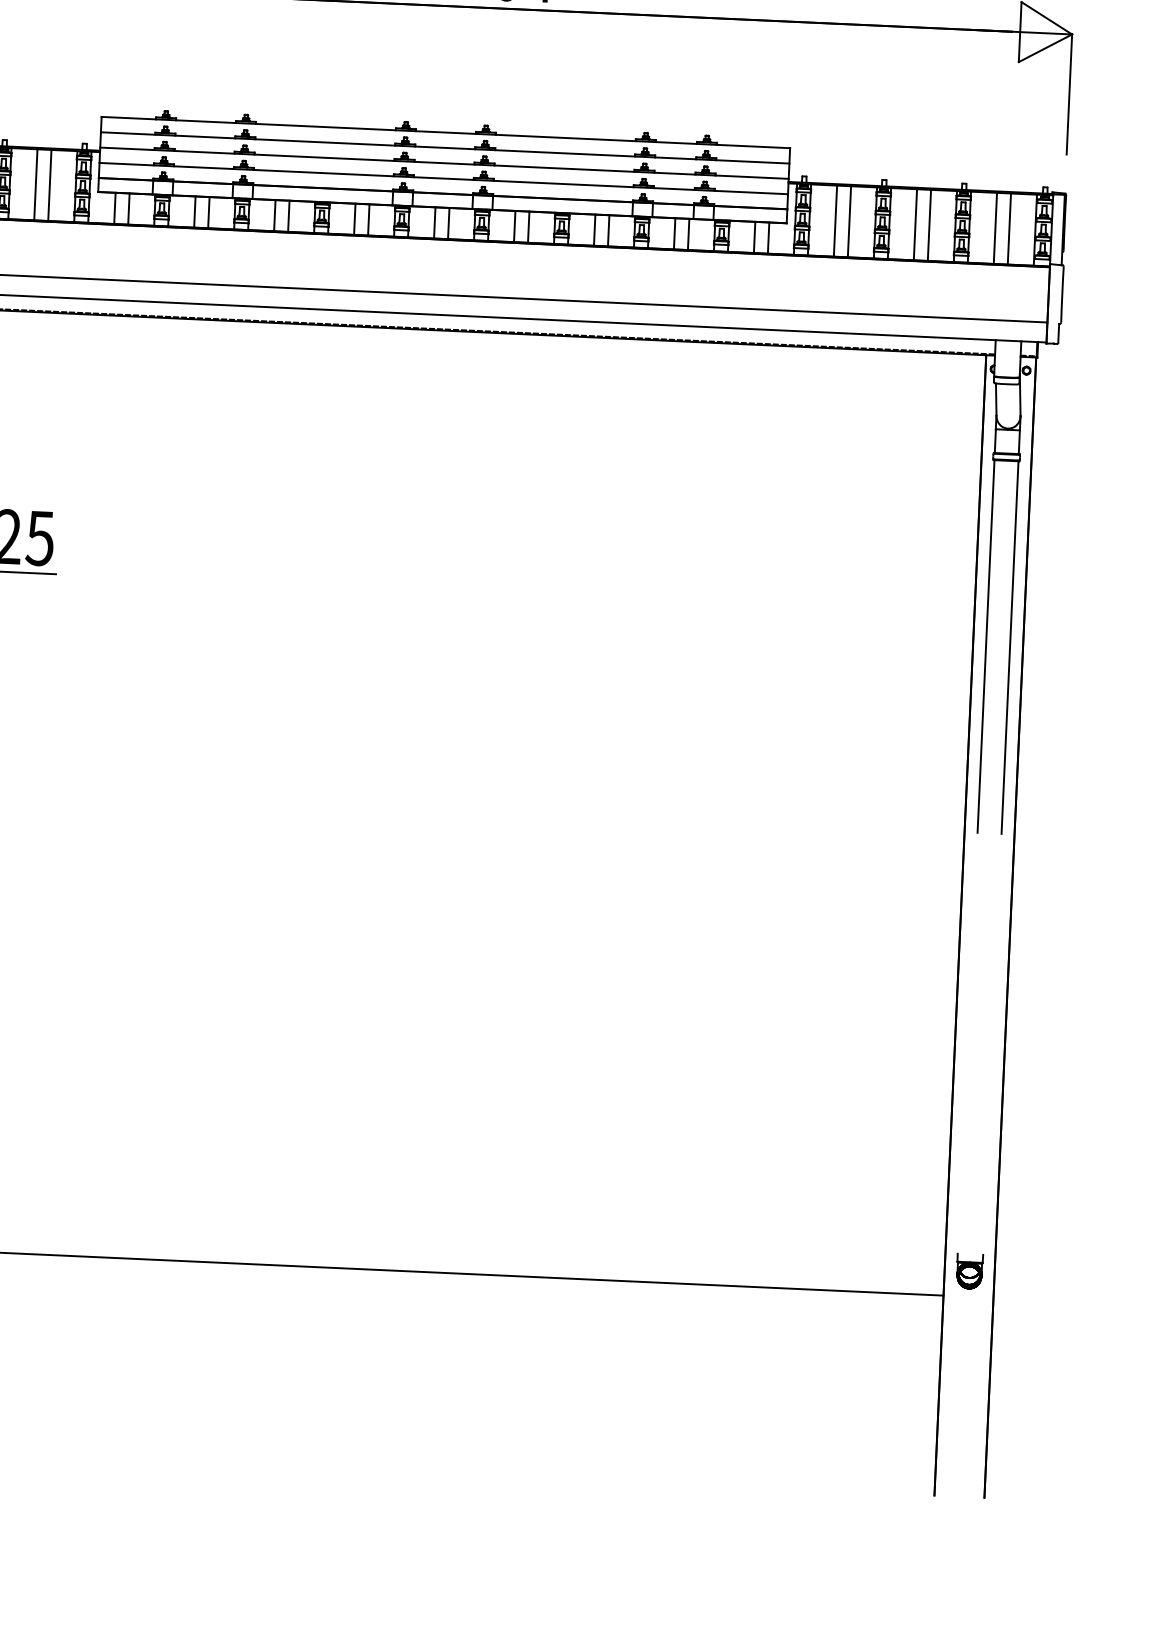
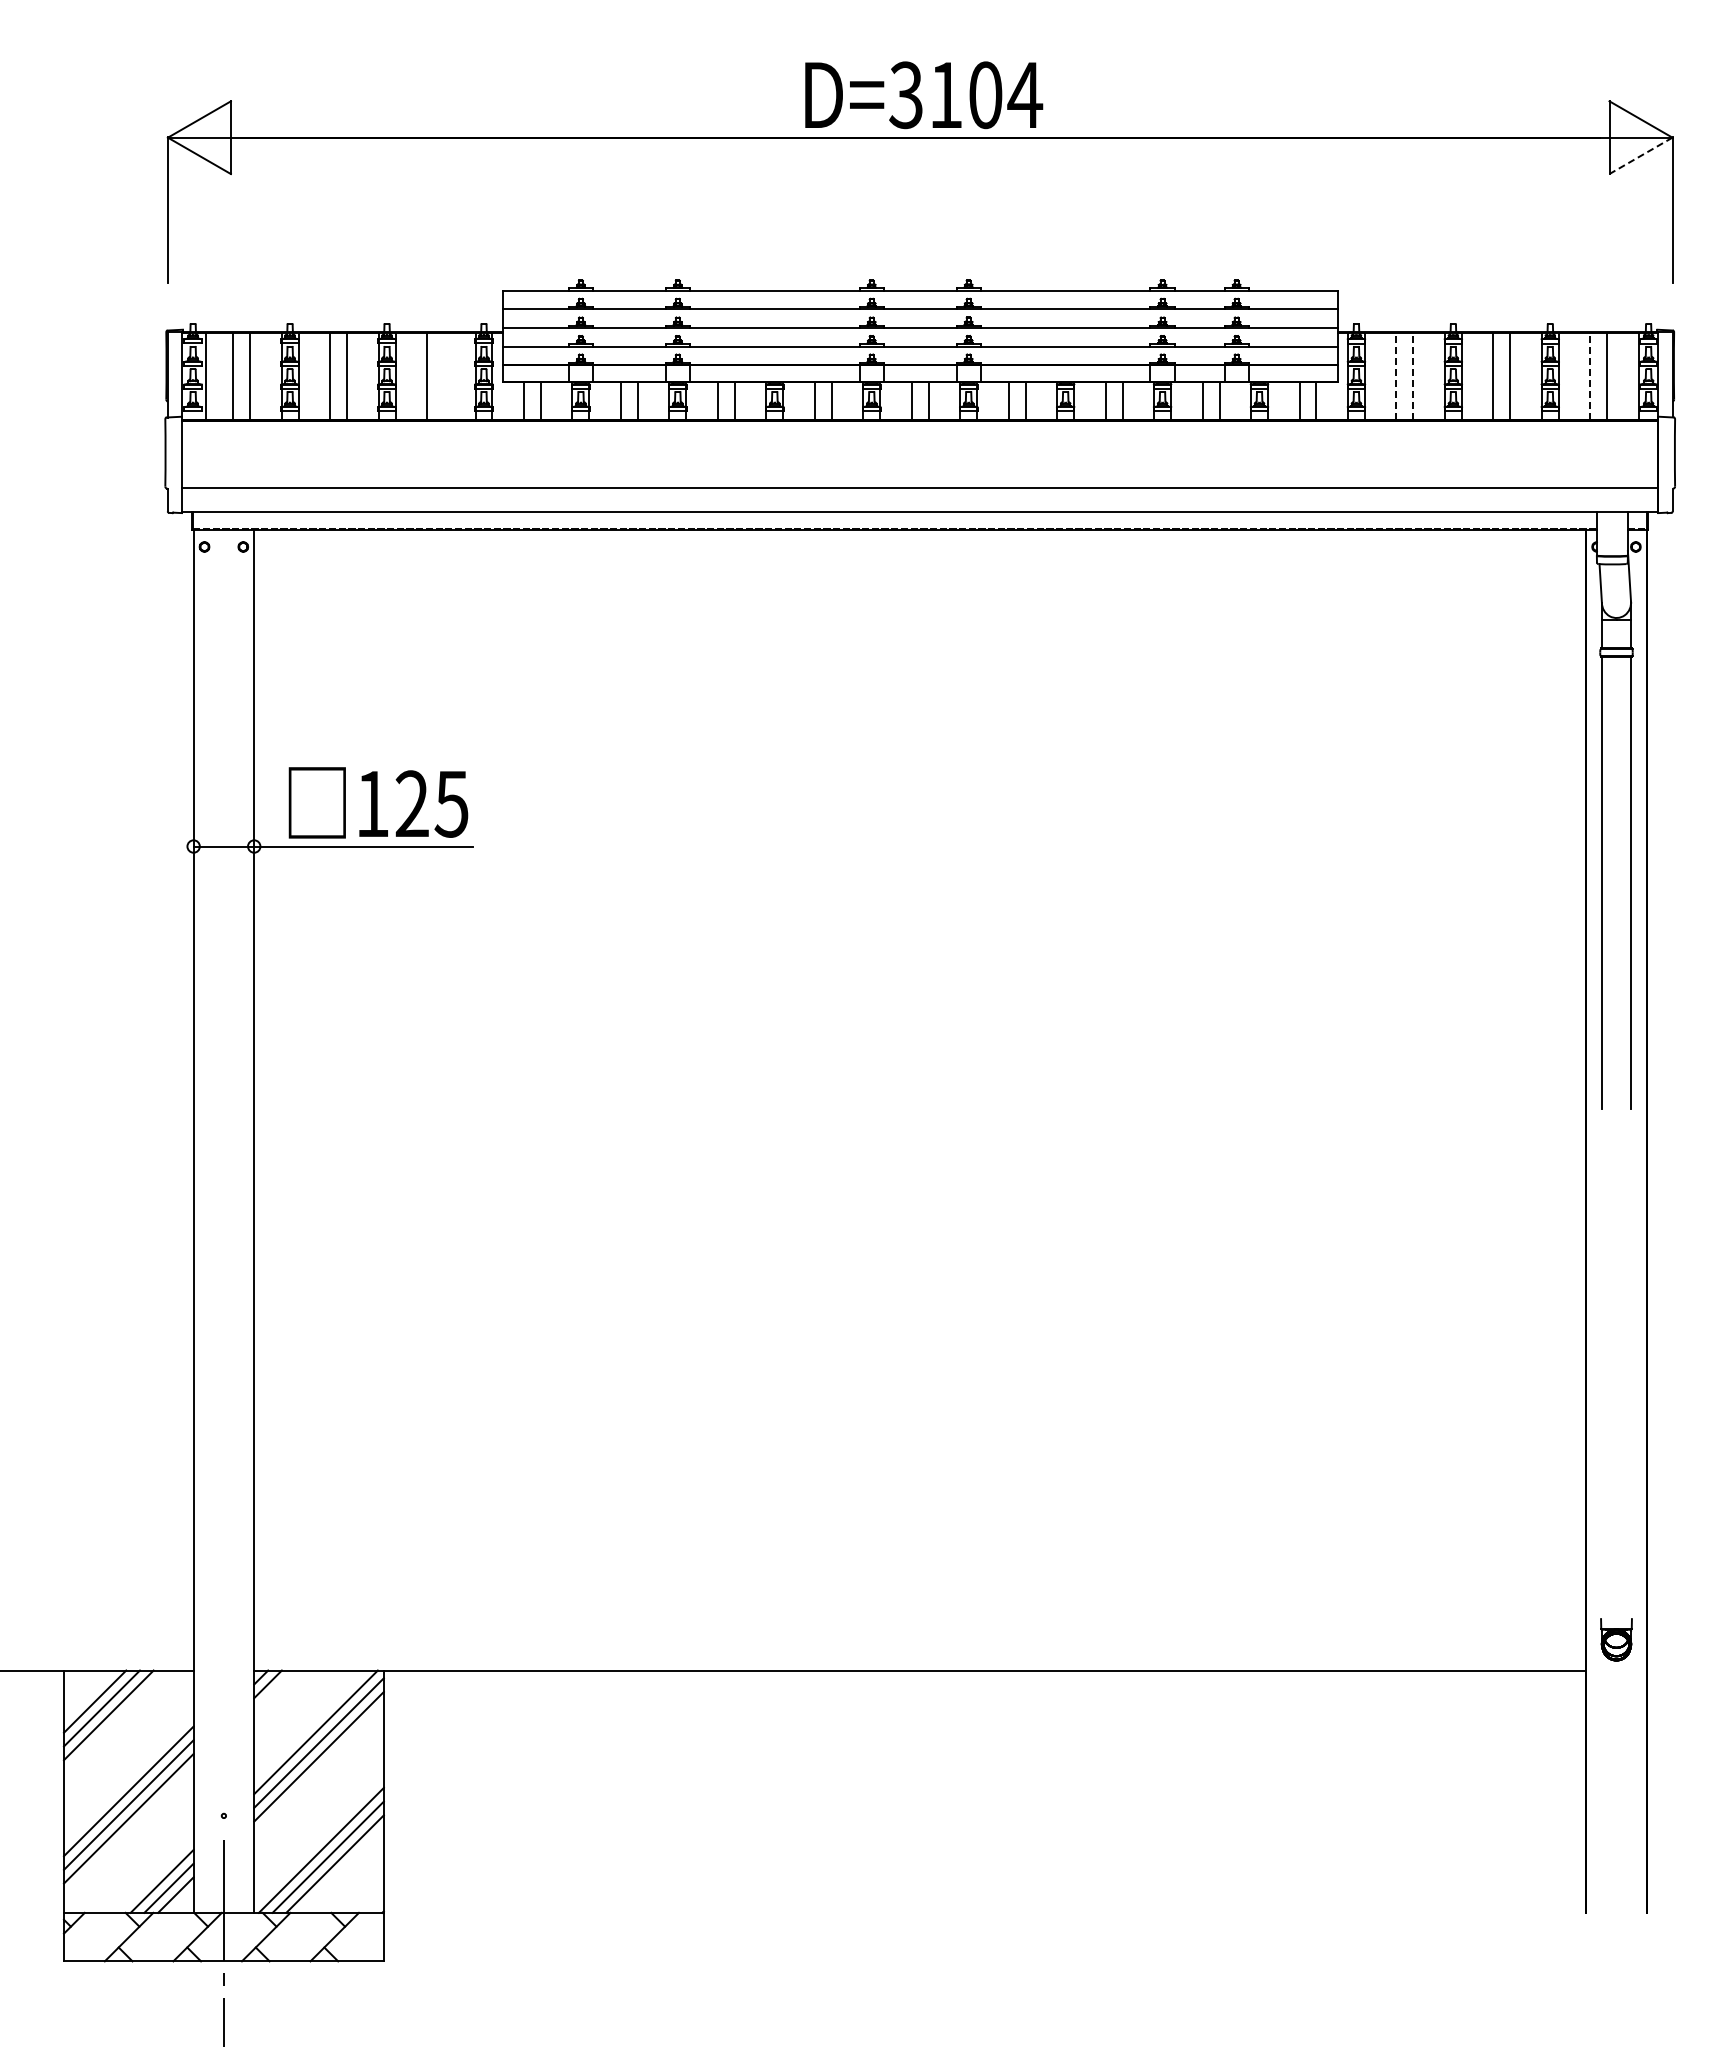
line: (1045, 48) -> (1640, 156), solid -> dashed
line: (50, 185) -> (444, 376), removed
line: (835, 221) -> (1396, 376), solid -> dashed
line: (849, 221) -> (1413, 376), solid -> dashed
line: (995, 228) -> (1590, 376), solid -> dashed

